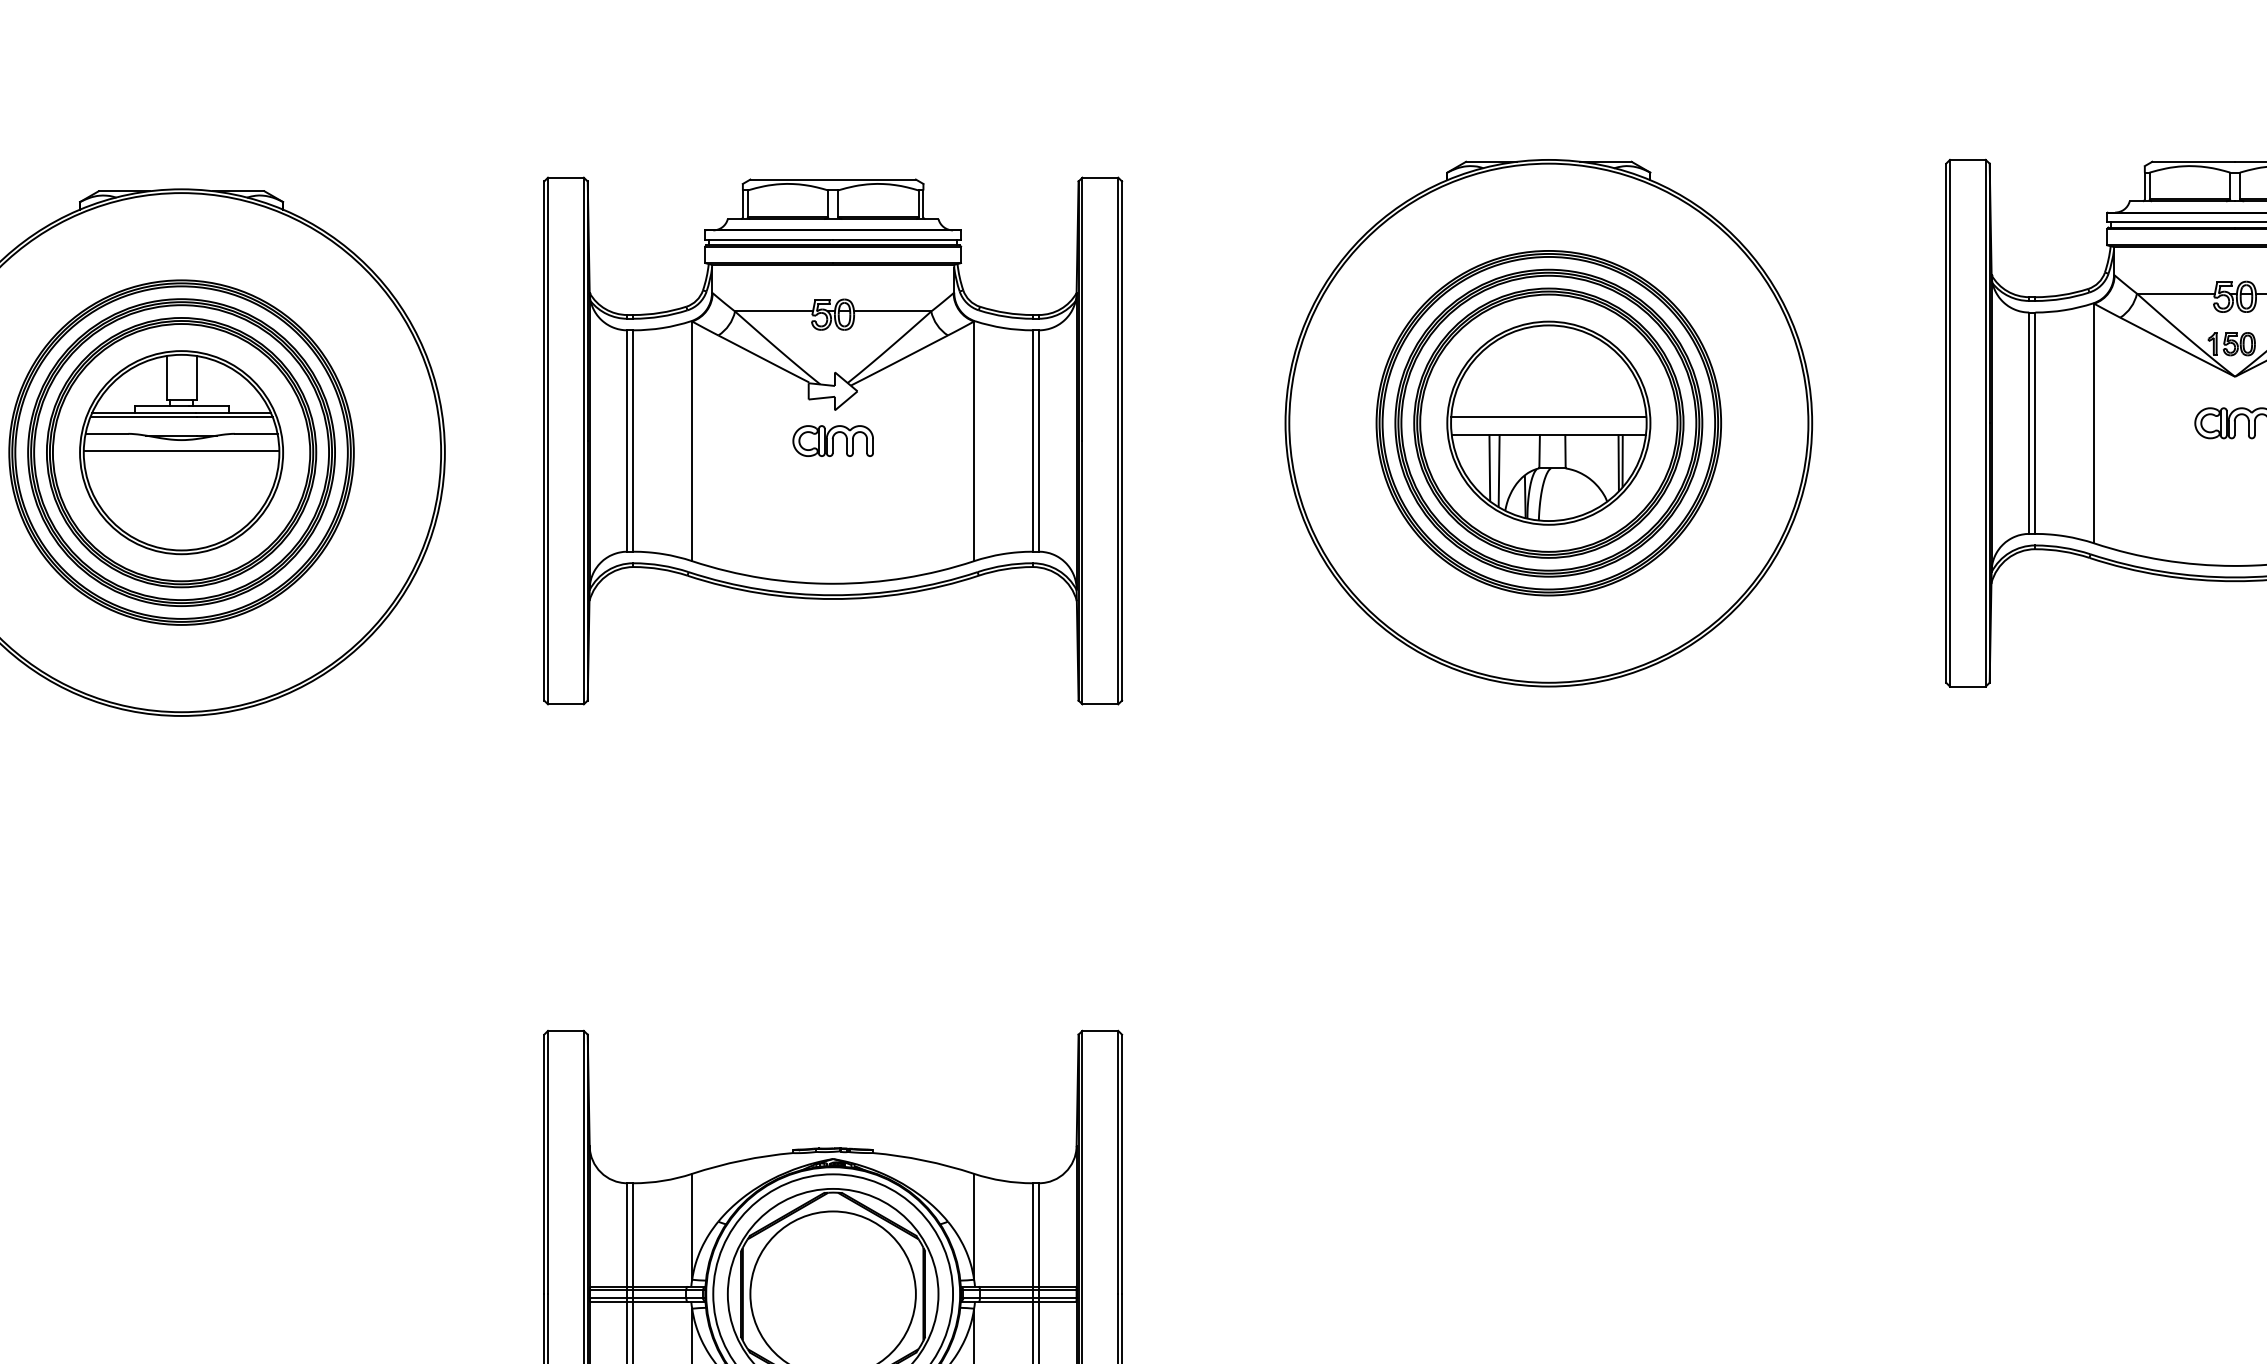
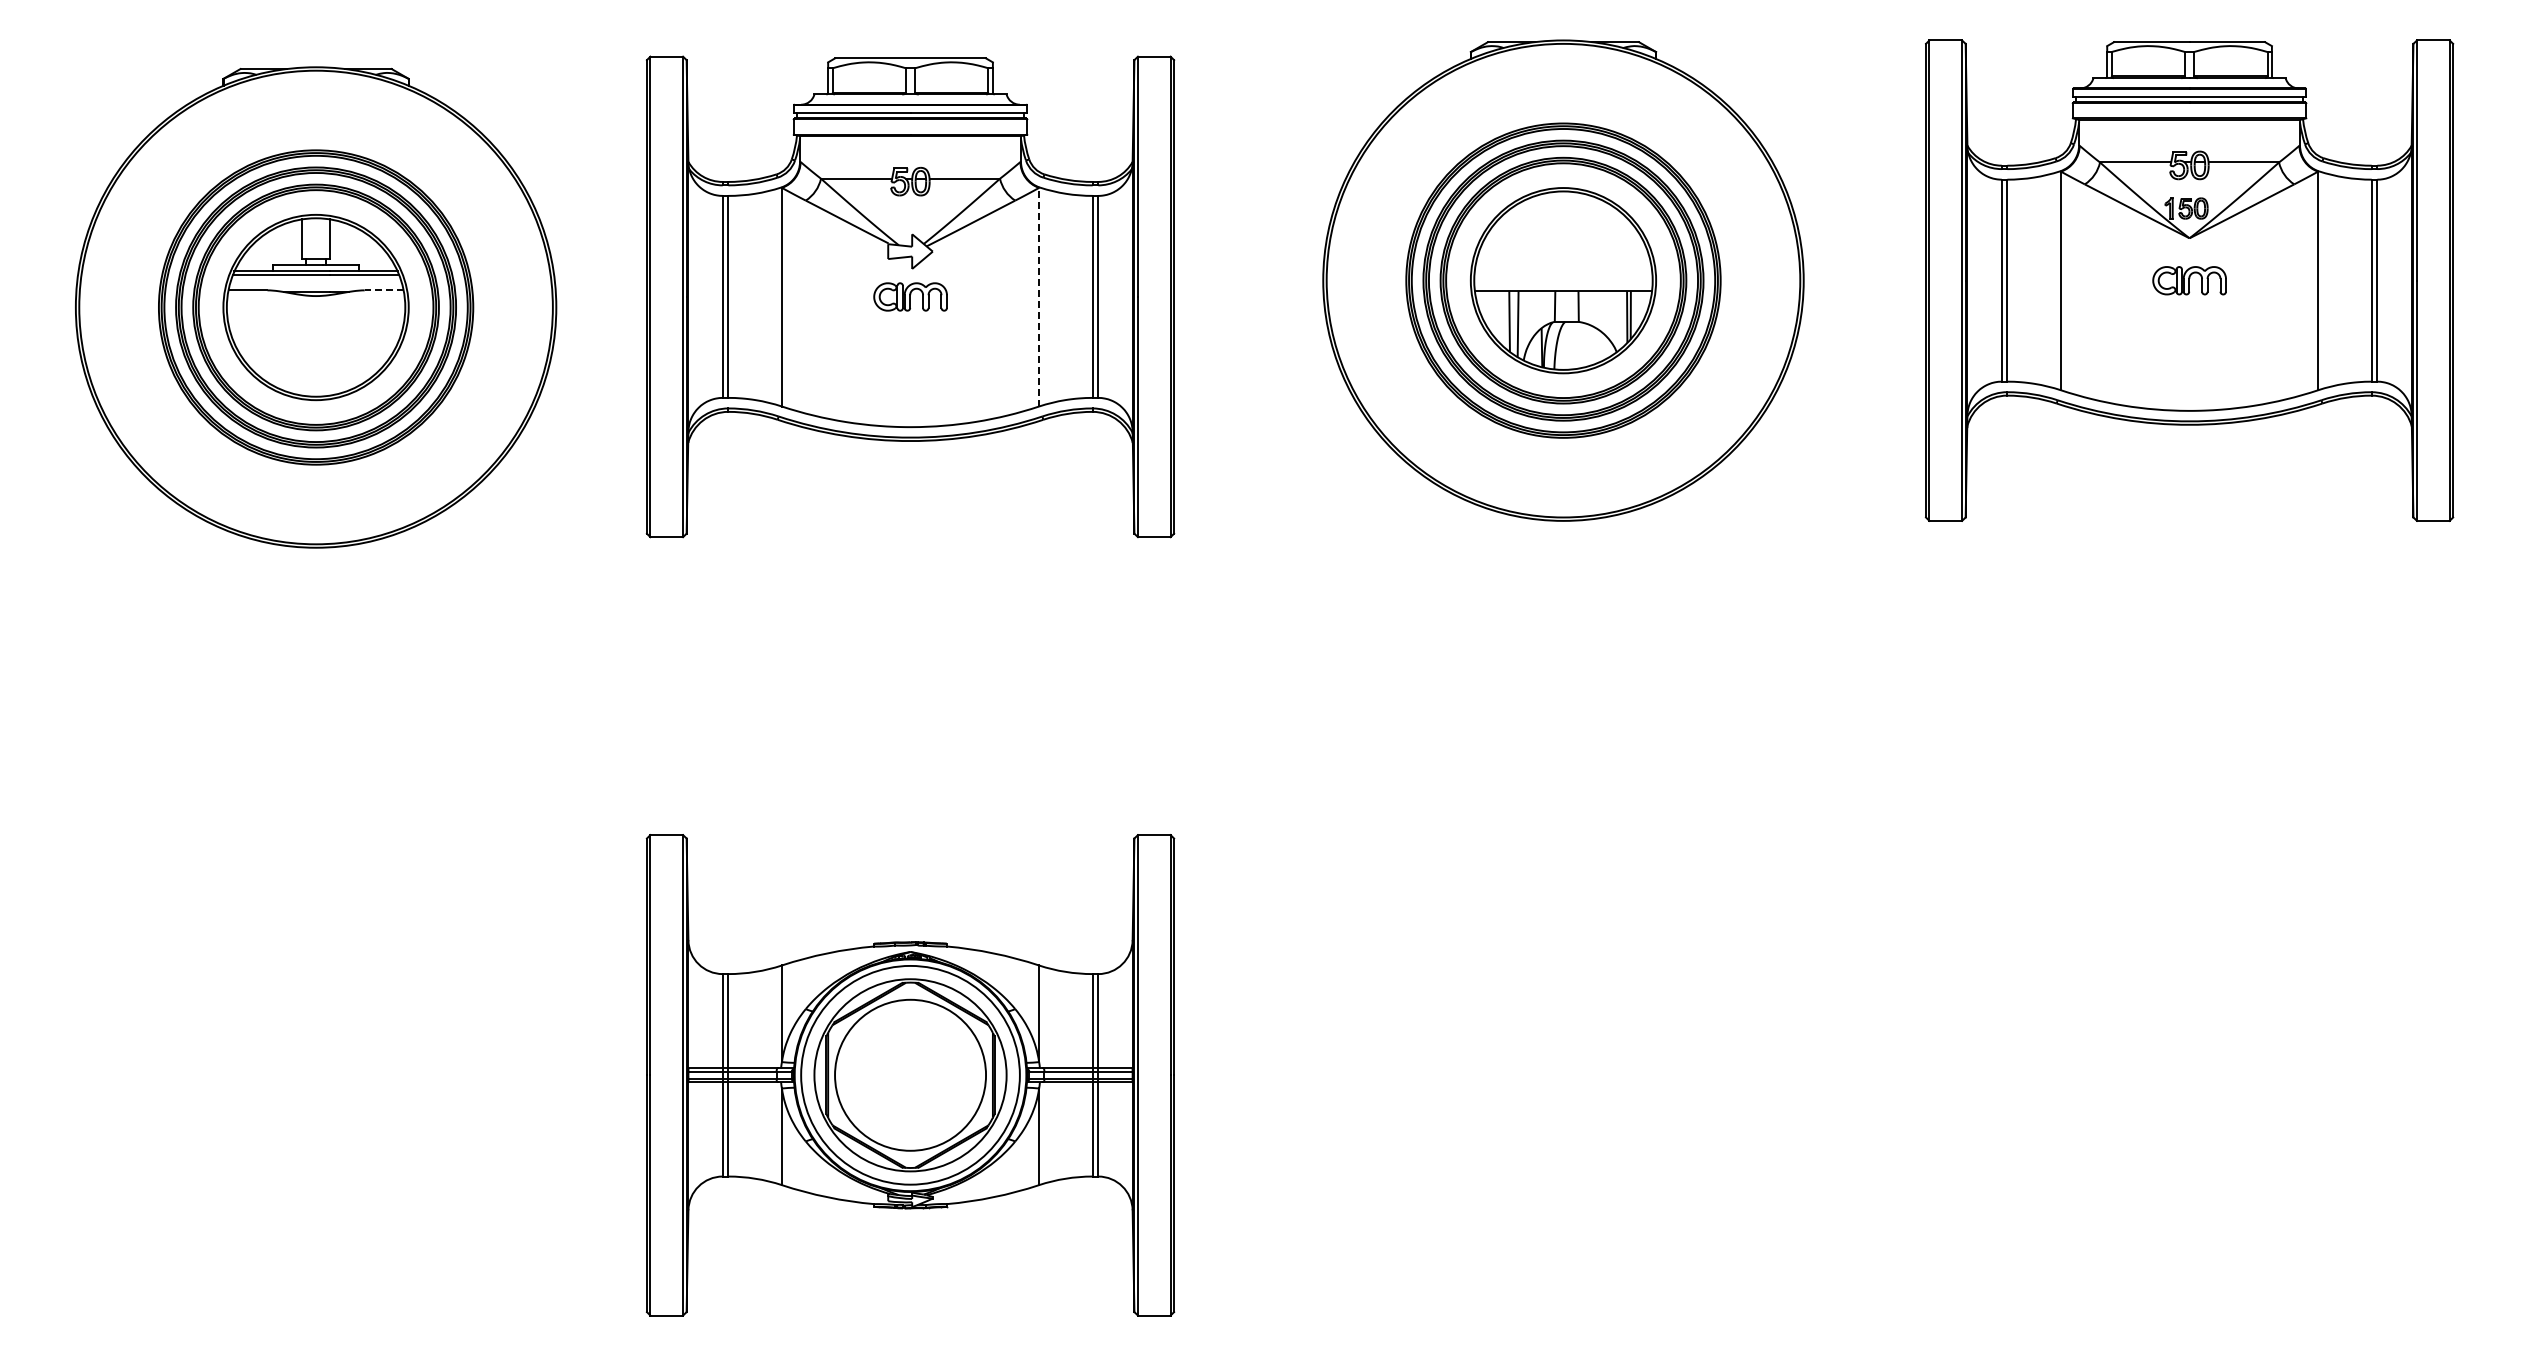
line: (1548, 417) -> (1563, 275), removed
line: (255, 433) -> (383, 290), solid -> dashed
line: (974, 440) -> (1039, 296), solid -> dashed
line: (180, 451) -> (315, 306), removed

